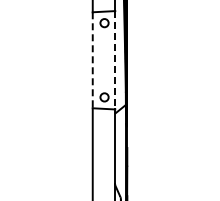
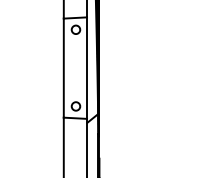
line: (92, 60) -> (63, 68), dashed -> solid
line: (115, 60) -> (87, 68), dashed -> solid

